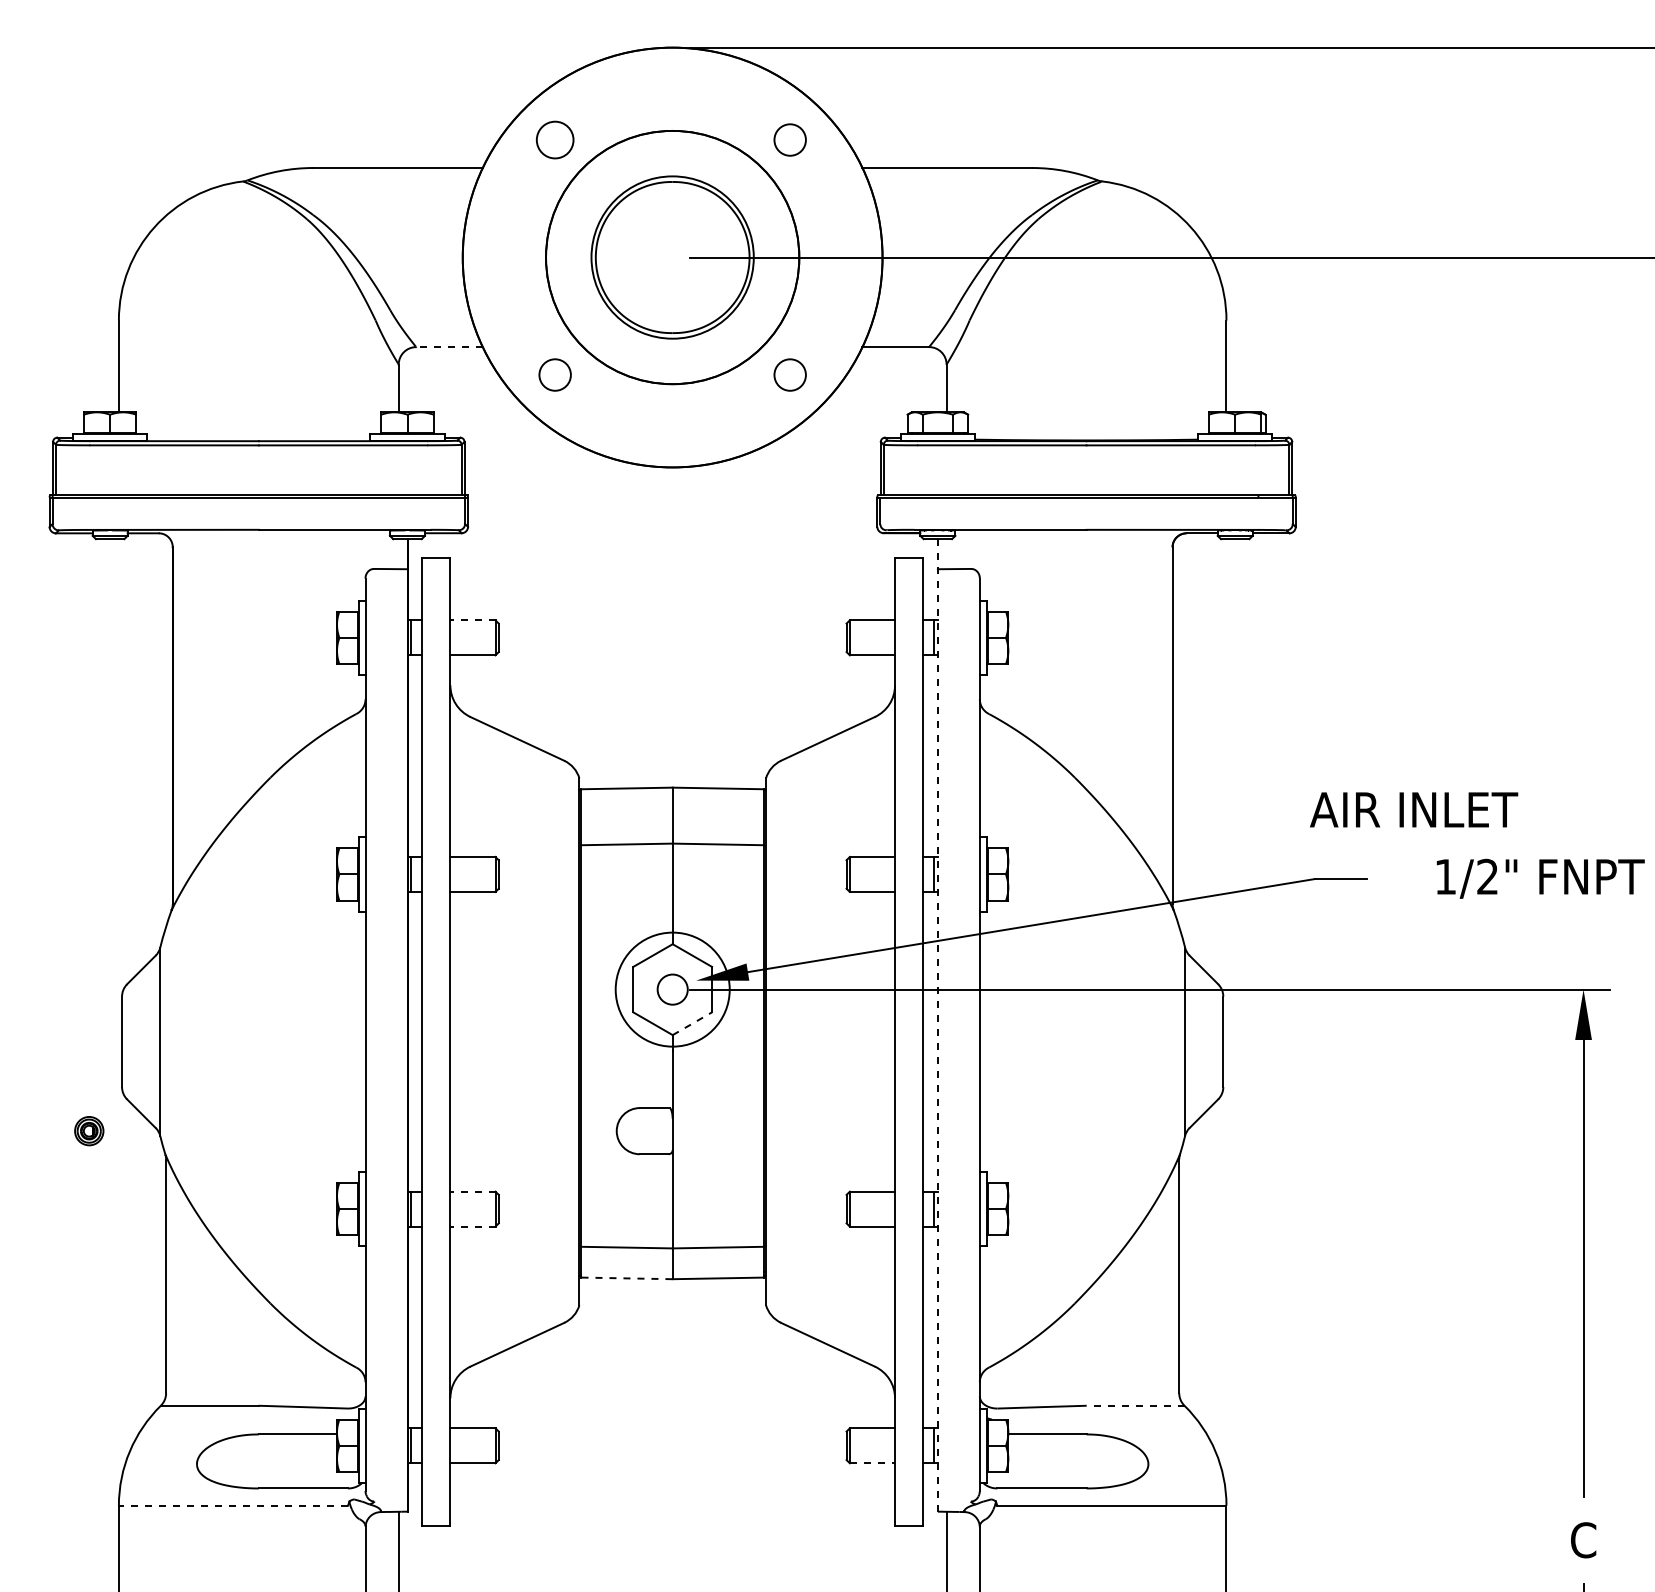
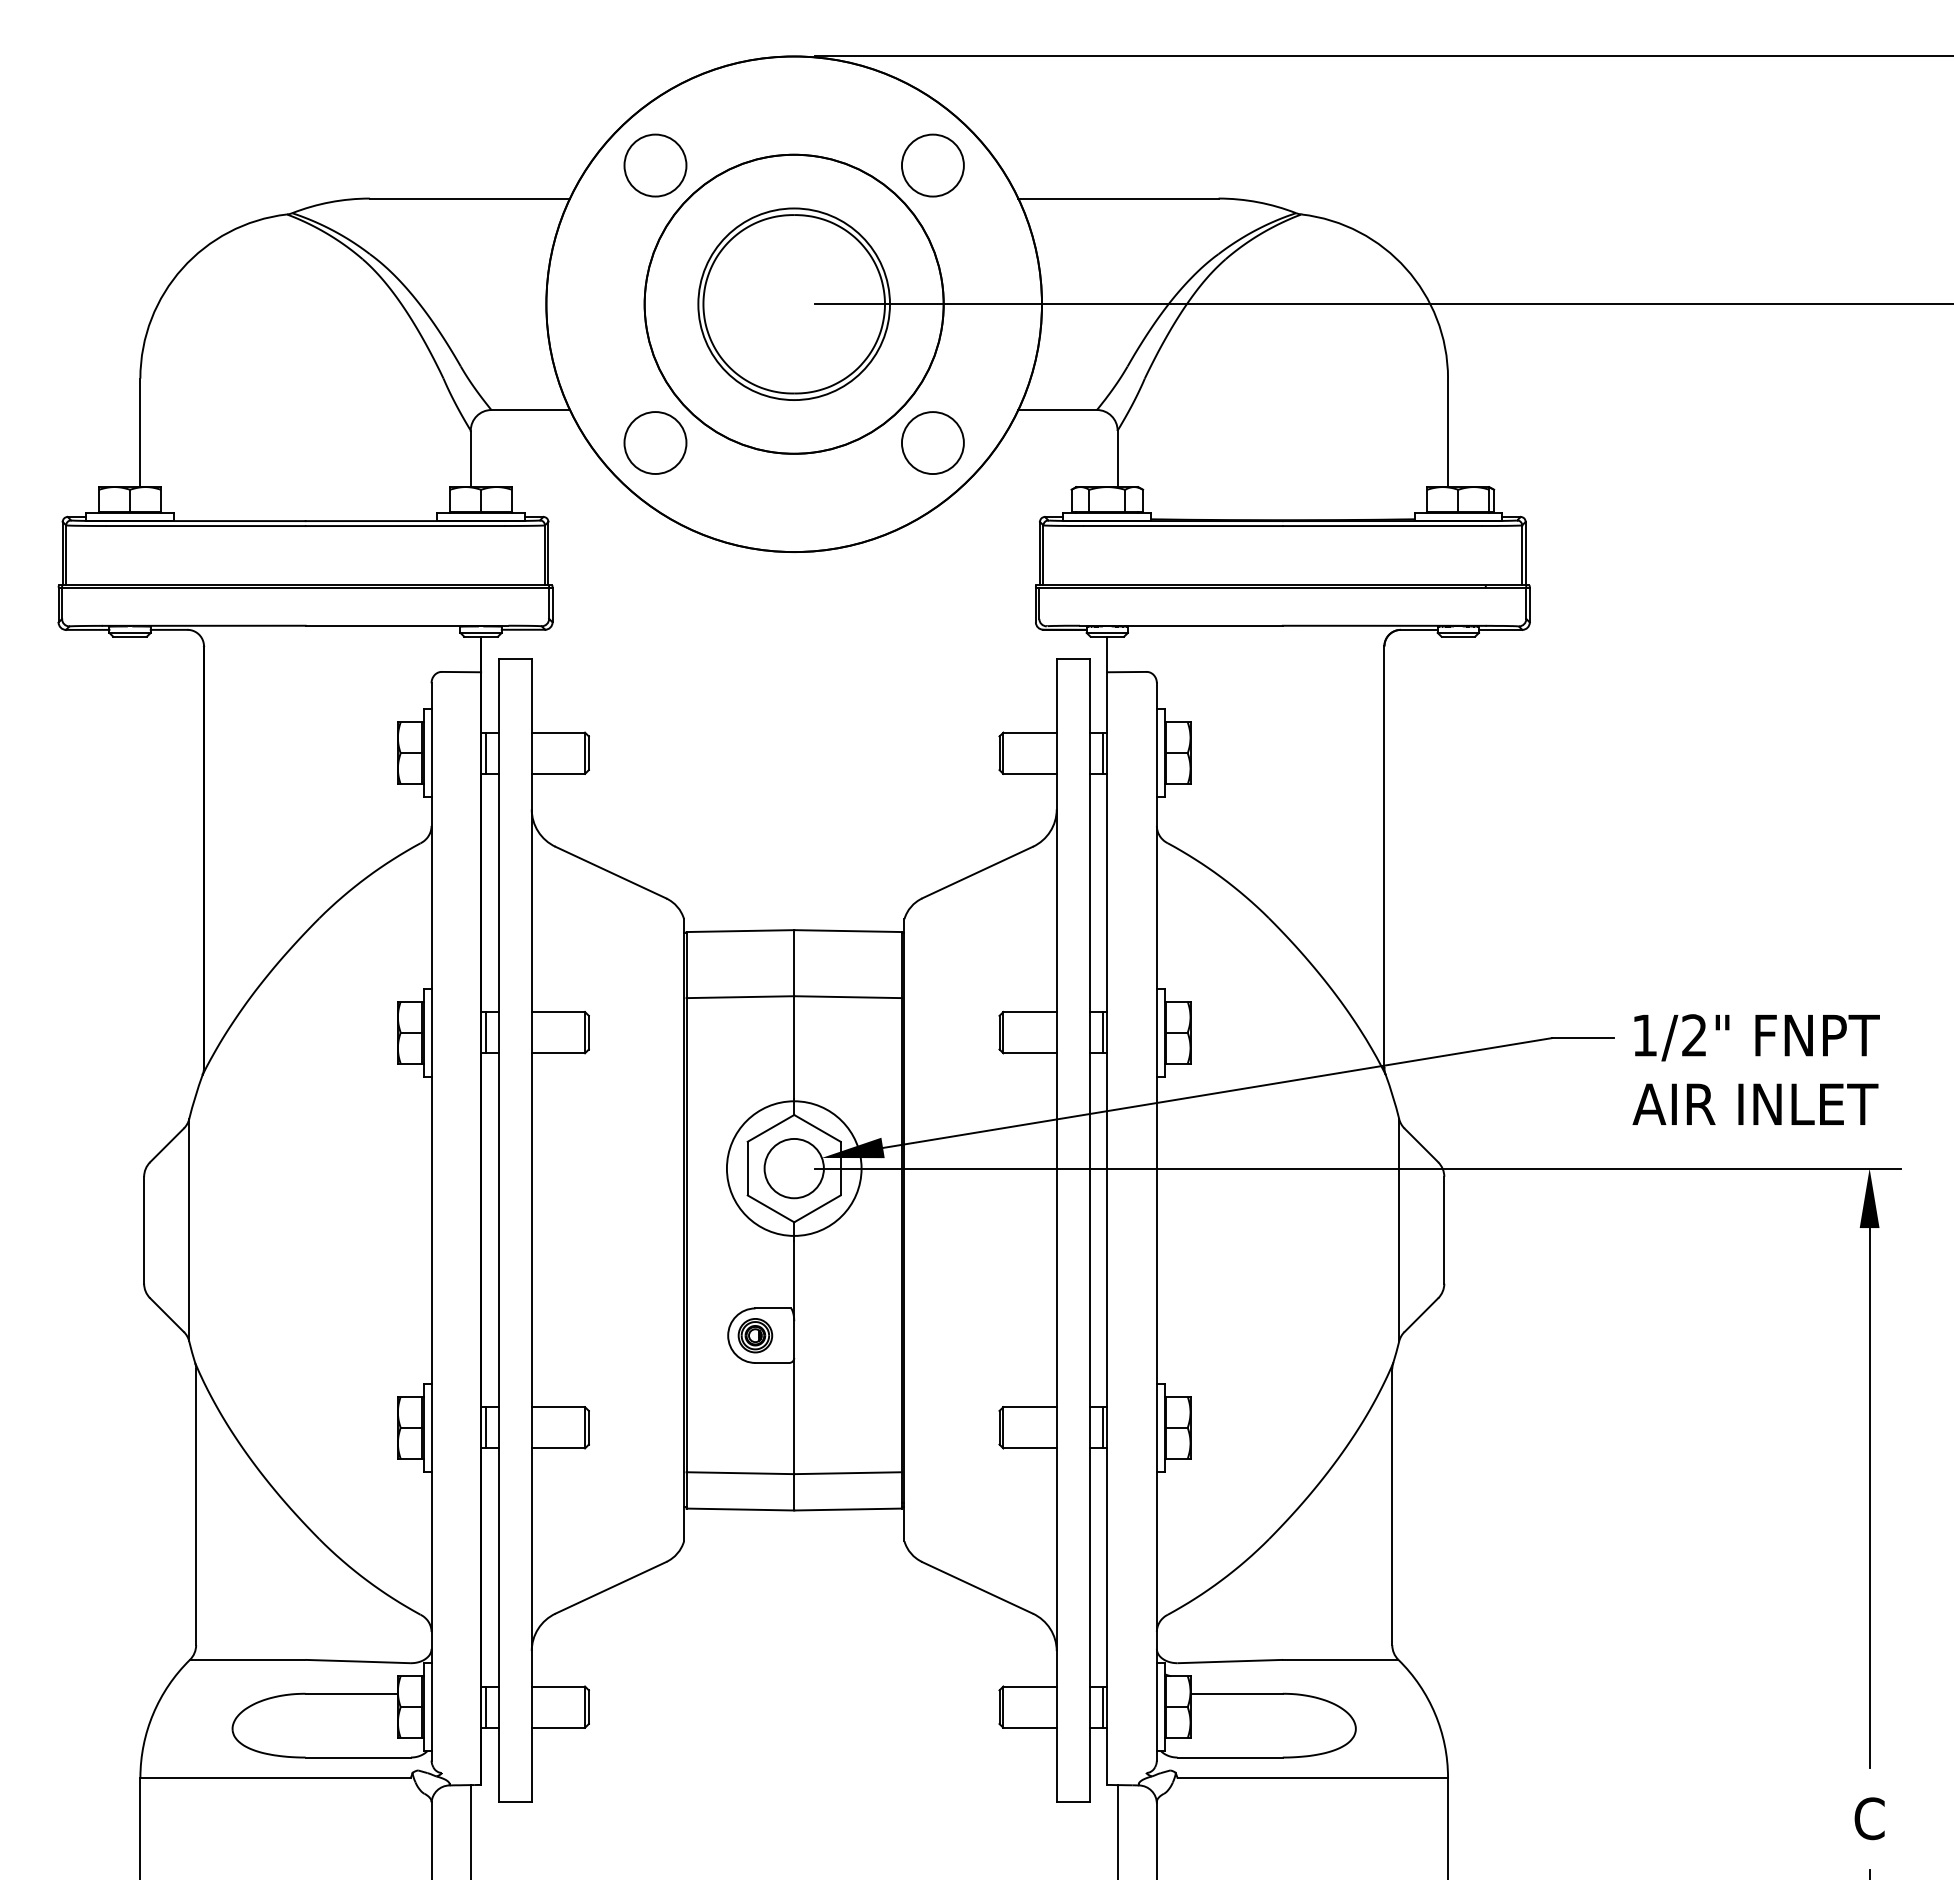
circle: (555, 139) -> (655, 165), size x1.43
circle: (789, 139) -> (932, 165), size x1.67
line: (449, 347) -> (530, 410), dashed -> solid
circle: (555, 374) -> (655, 442), size x1.67
circle: (789, 374) -> (932, 442), size x1.67
line: (473, 620) -> (558, 732), dashed -> solid
text: (1414, 809) -> (1755, 1103), moved
text: (1540, 878) -> (1756, 1037), moved
circle: (672, 989) -> (793, 1168), size x1.67
line: (692, 1023) -> (817, 1208), dashed -> solid
line: (938, 1025) -> (1107, 1210), dashed -> solid
part: (89, 1130) -> (755, 1335), moved
line: (473, 1191) -> (558, 1407), dashed -> solid
line: (473, 1226) -> (558, 1448), dashed -> solid
line: (627, 1278) -> (740, 1509), dashed -> solid
line: (1135, 1405) -> (1340, 1659), dashed -> solid
line: (872, 1463) -> (1030, 1727), dashed -> solid
line: (233, 1505) -> (275, 1777), dashed -> solid

